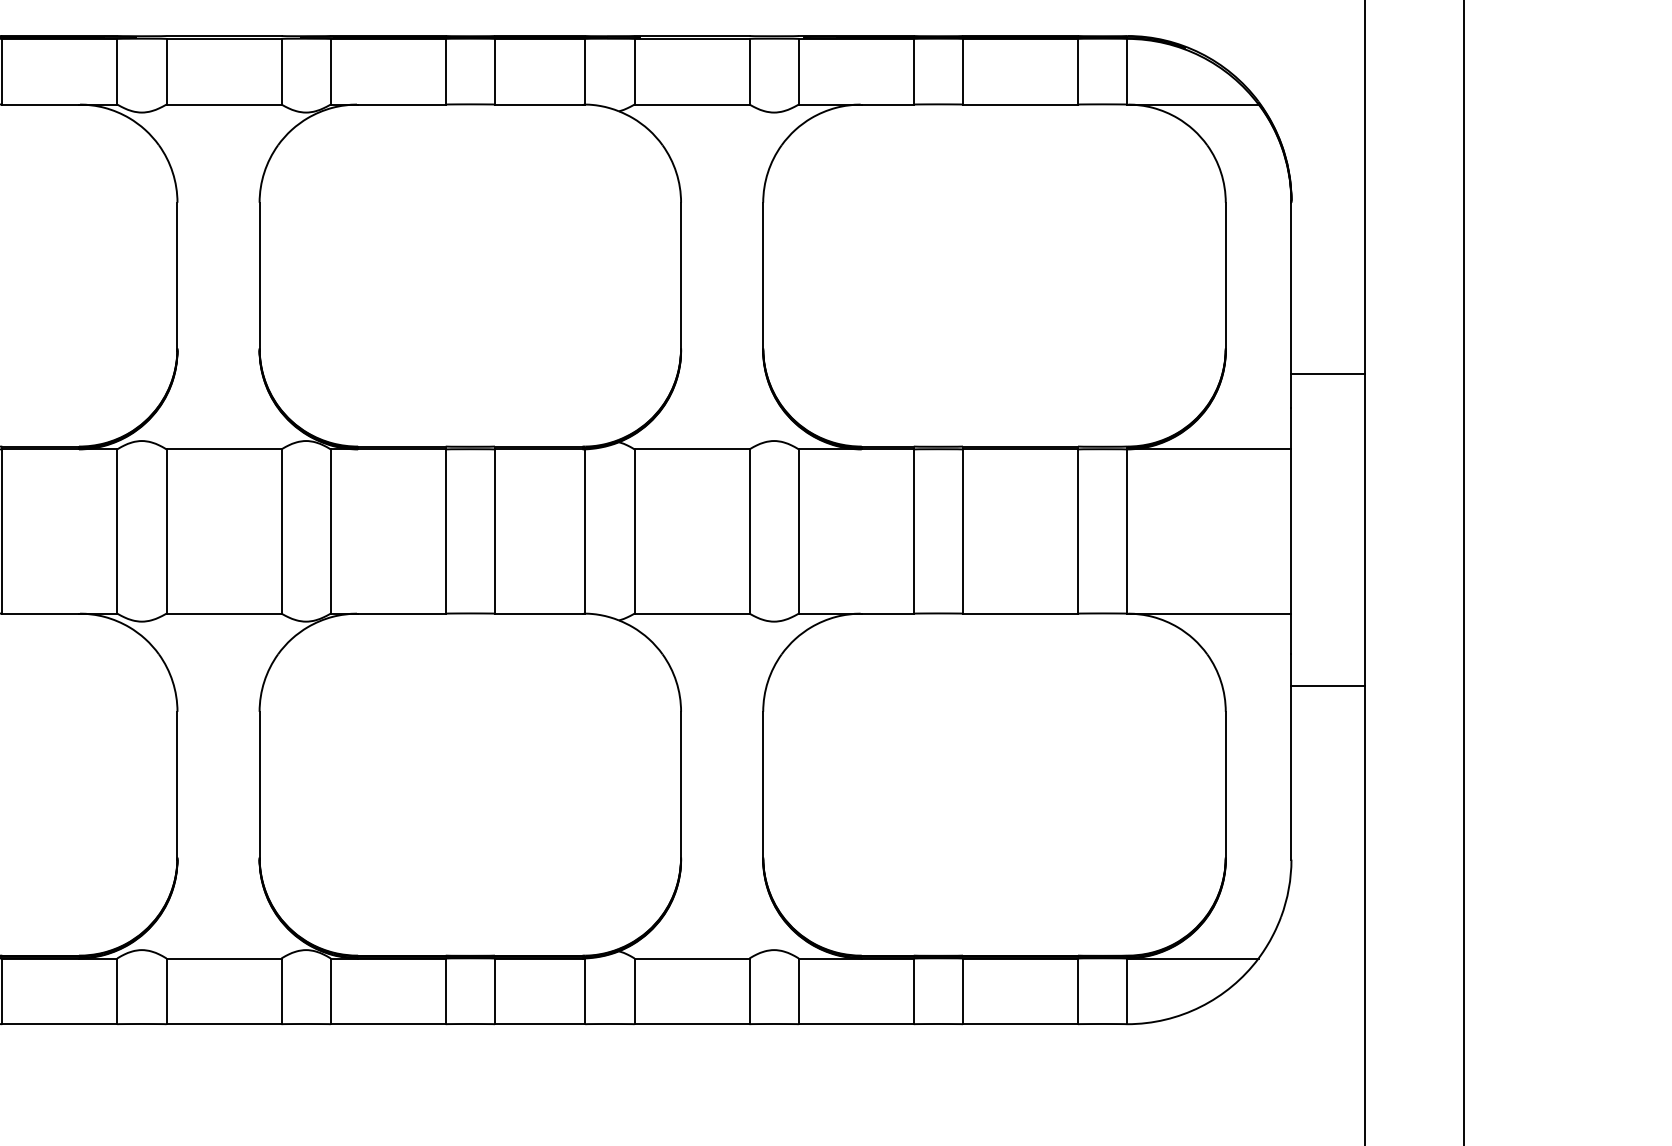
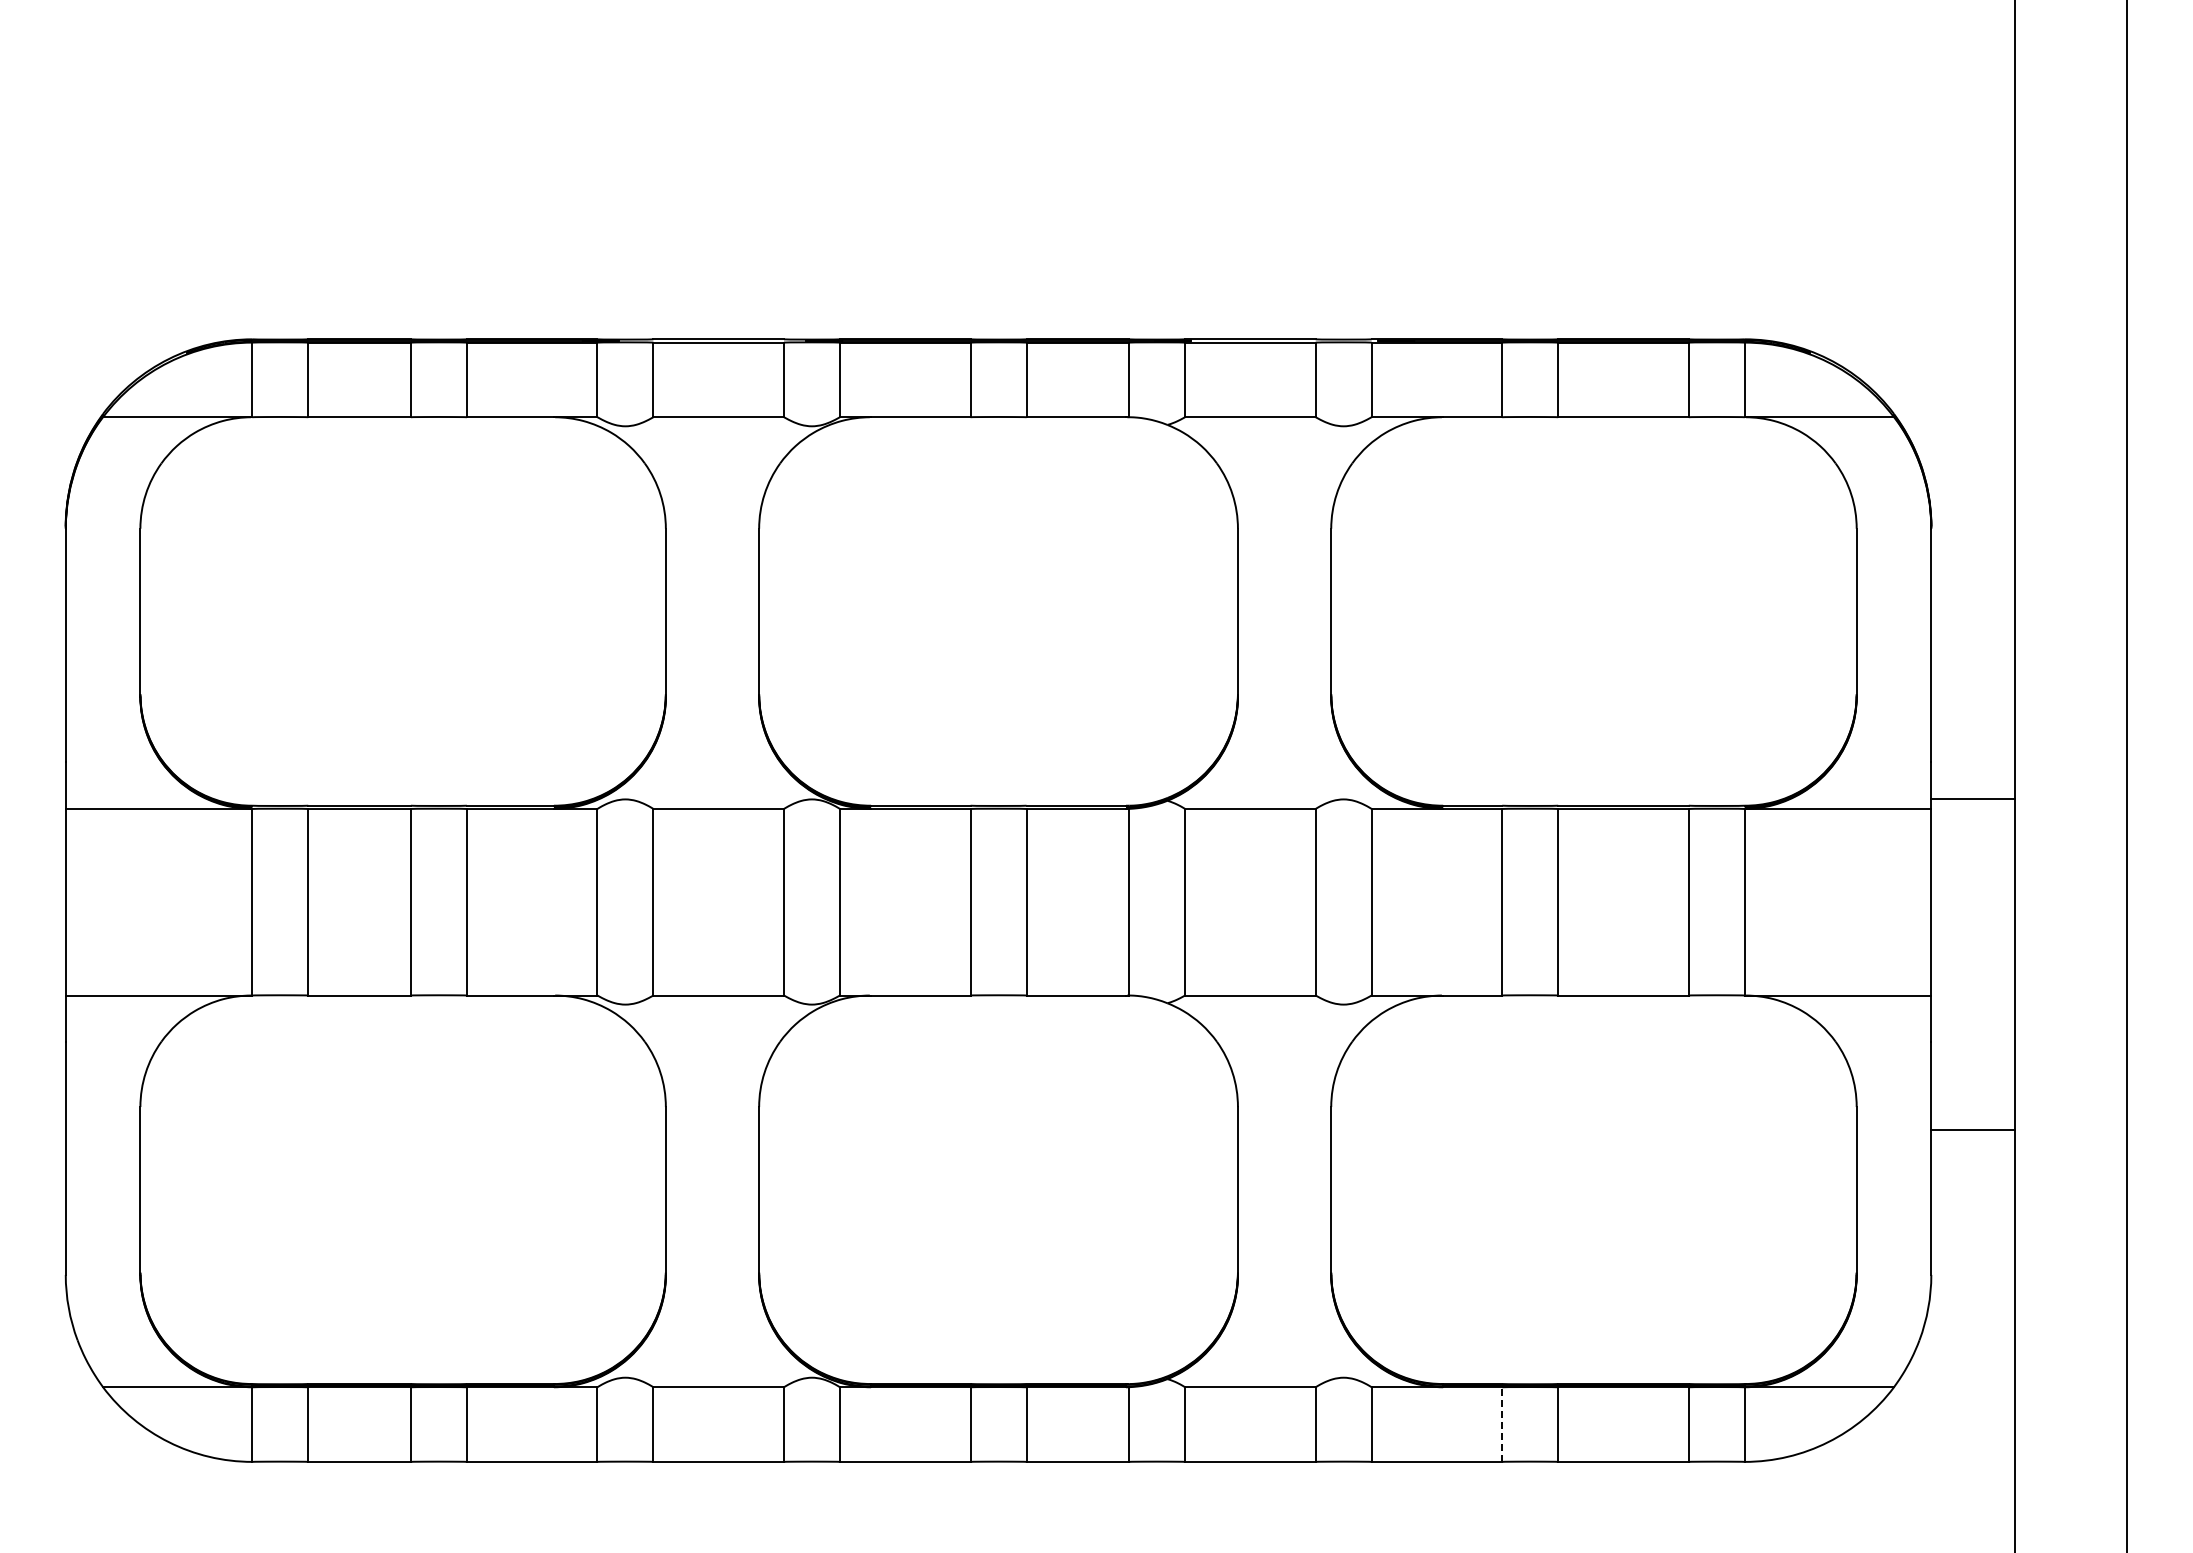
line: (1328, 374) -> (1973, 799), moved
line: (1328, 685) -> (1973, 1129), moved
line: (913, 991) -> (1502, 1424), solid -> dashed

